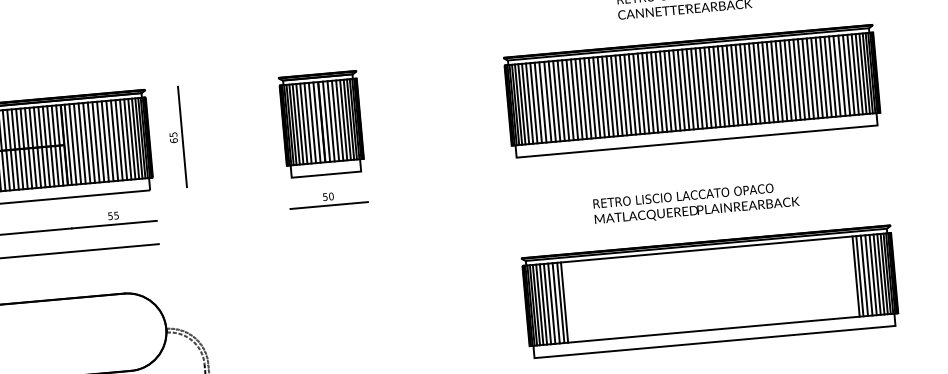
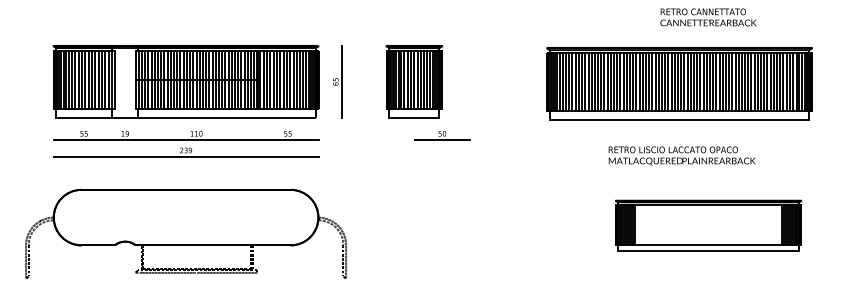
part: (692, 90) -> (679, 83), moved
part: (322, 123) -> (414, 81), moved
text: (695, 202) -> (681, 155), moved
part: (710, 291) -> (708, 225), size x0.7

